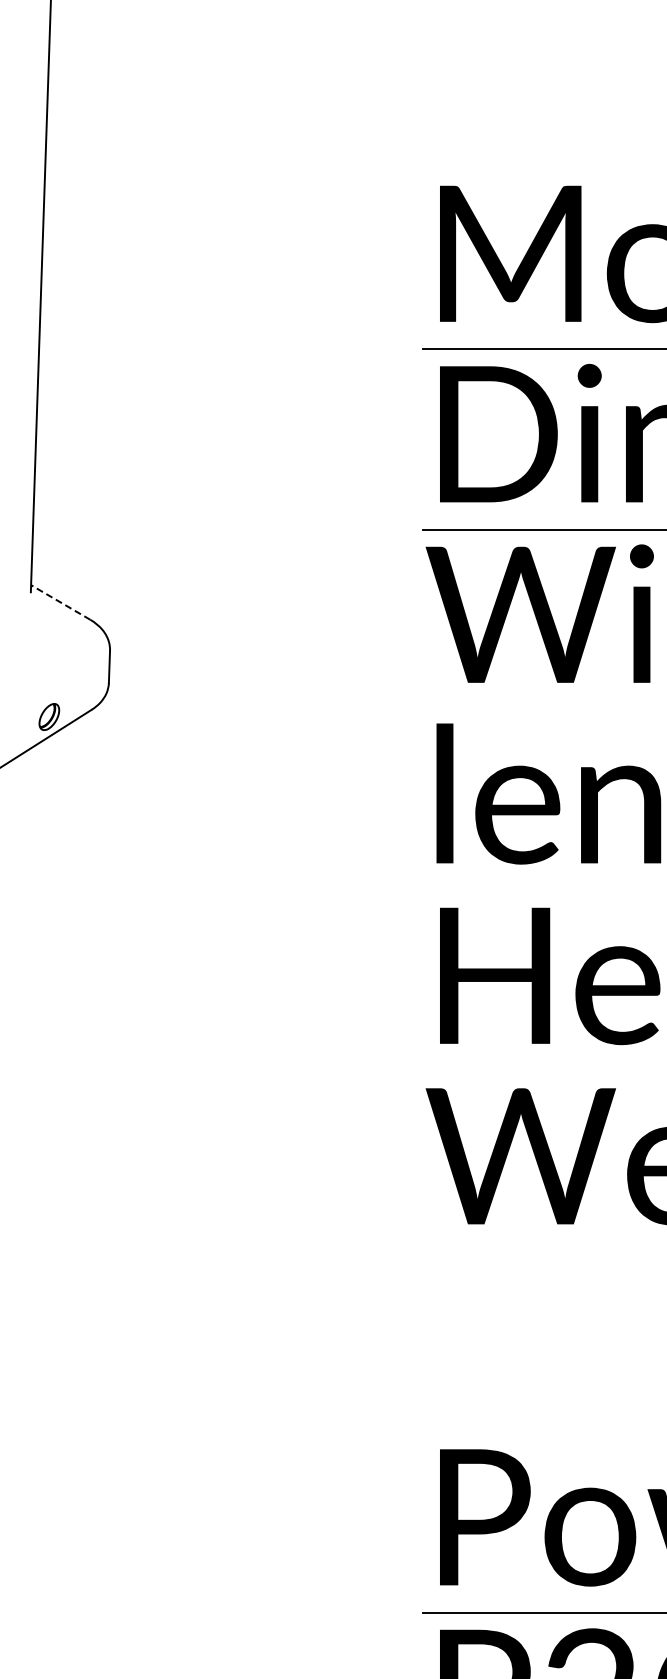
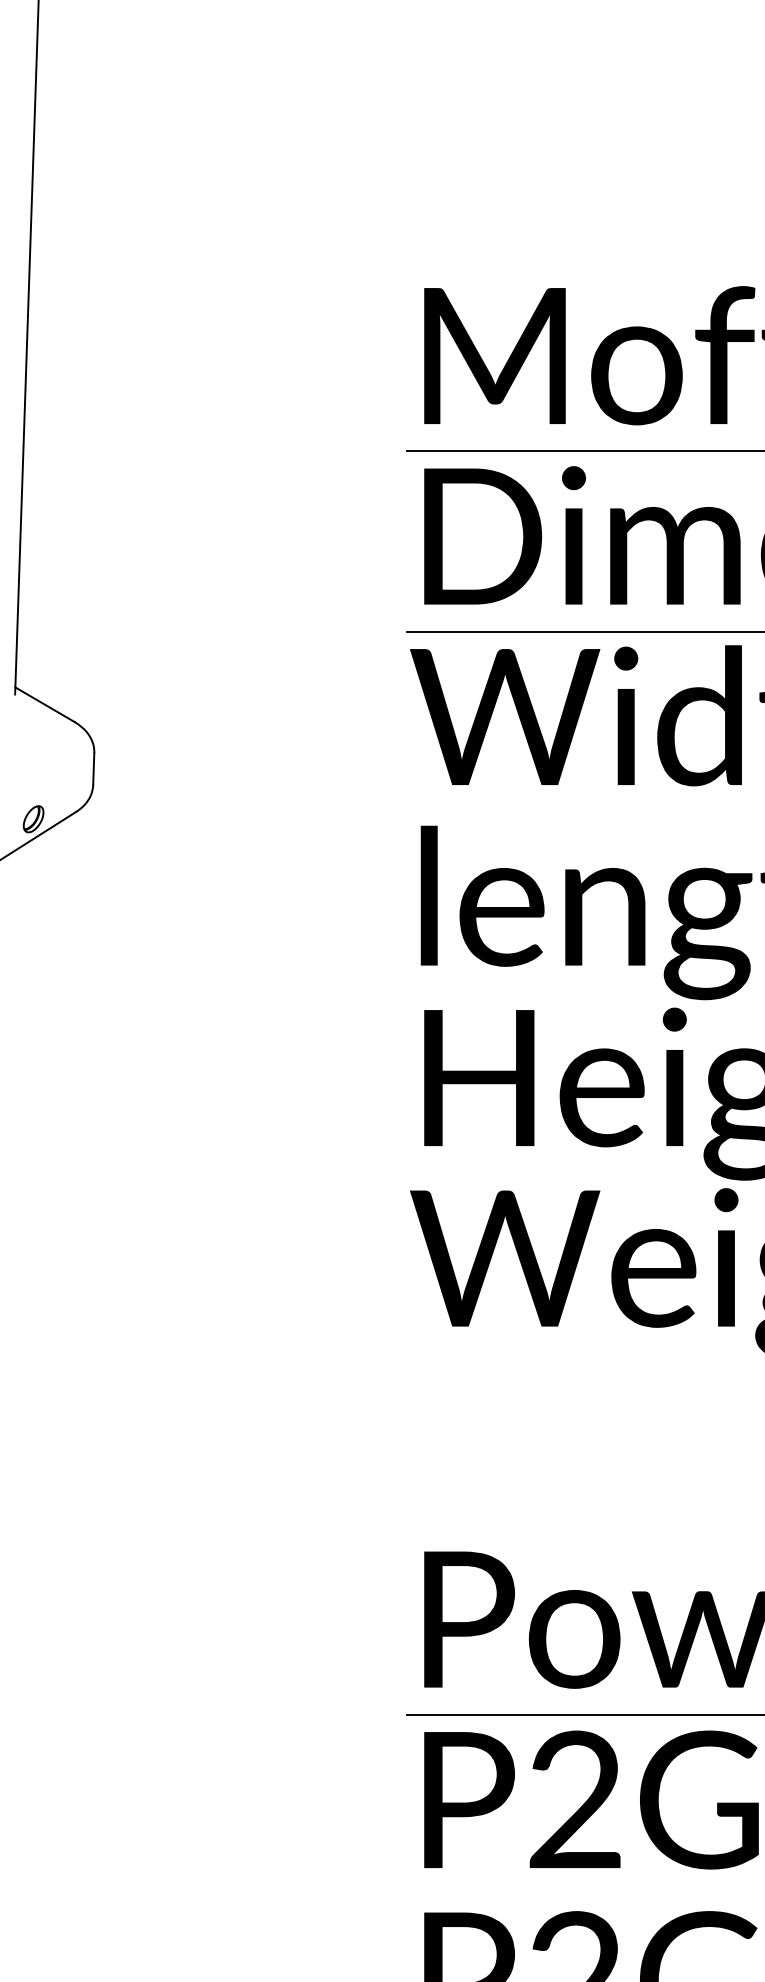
line: (60, 602) -> (44, 704), dashed -> solid

